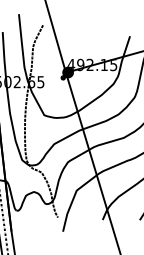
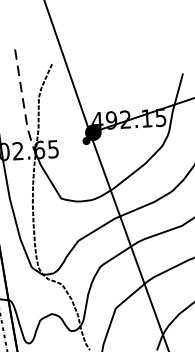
line: (22, 47) -> (23, 98), solid -> dashed

